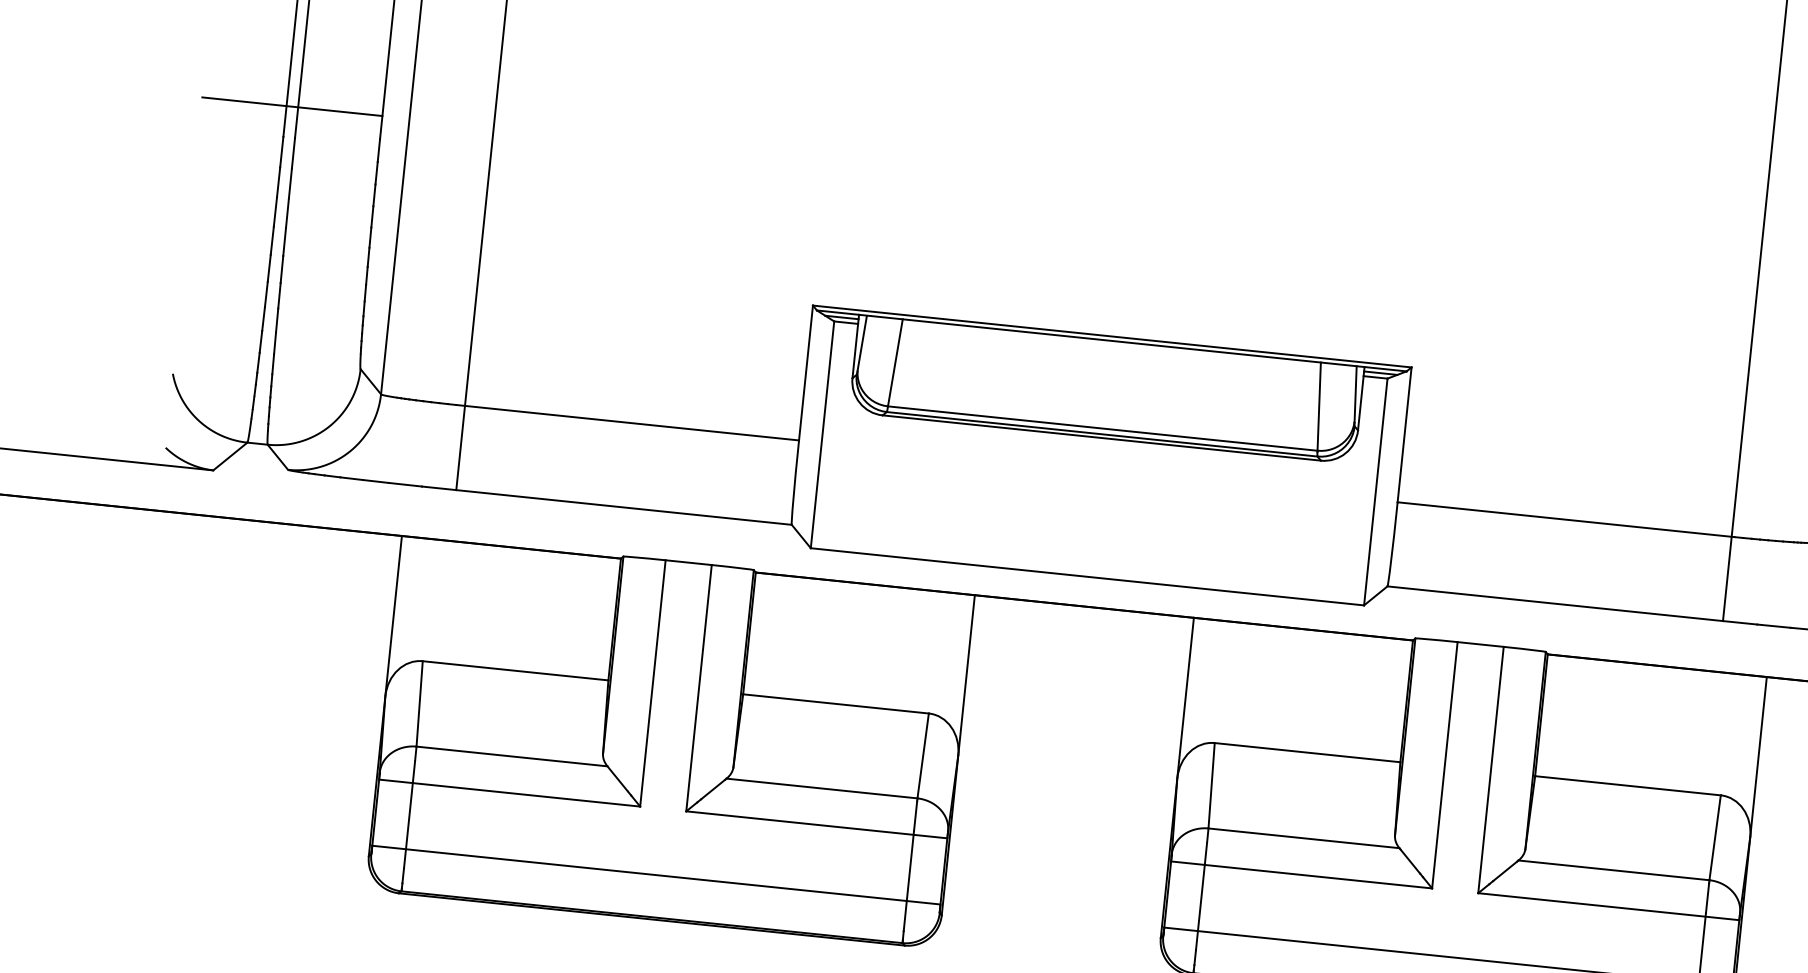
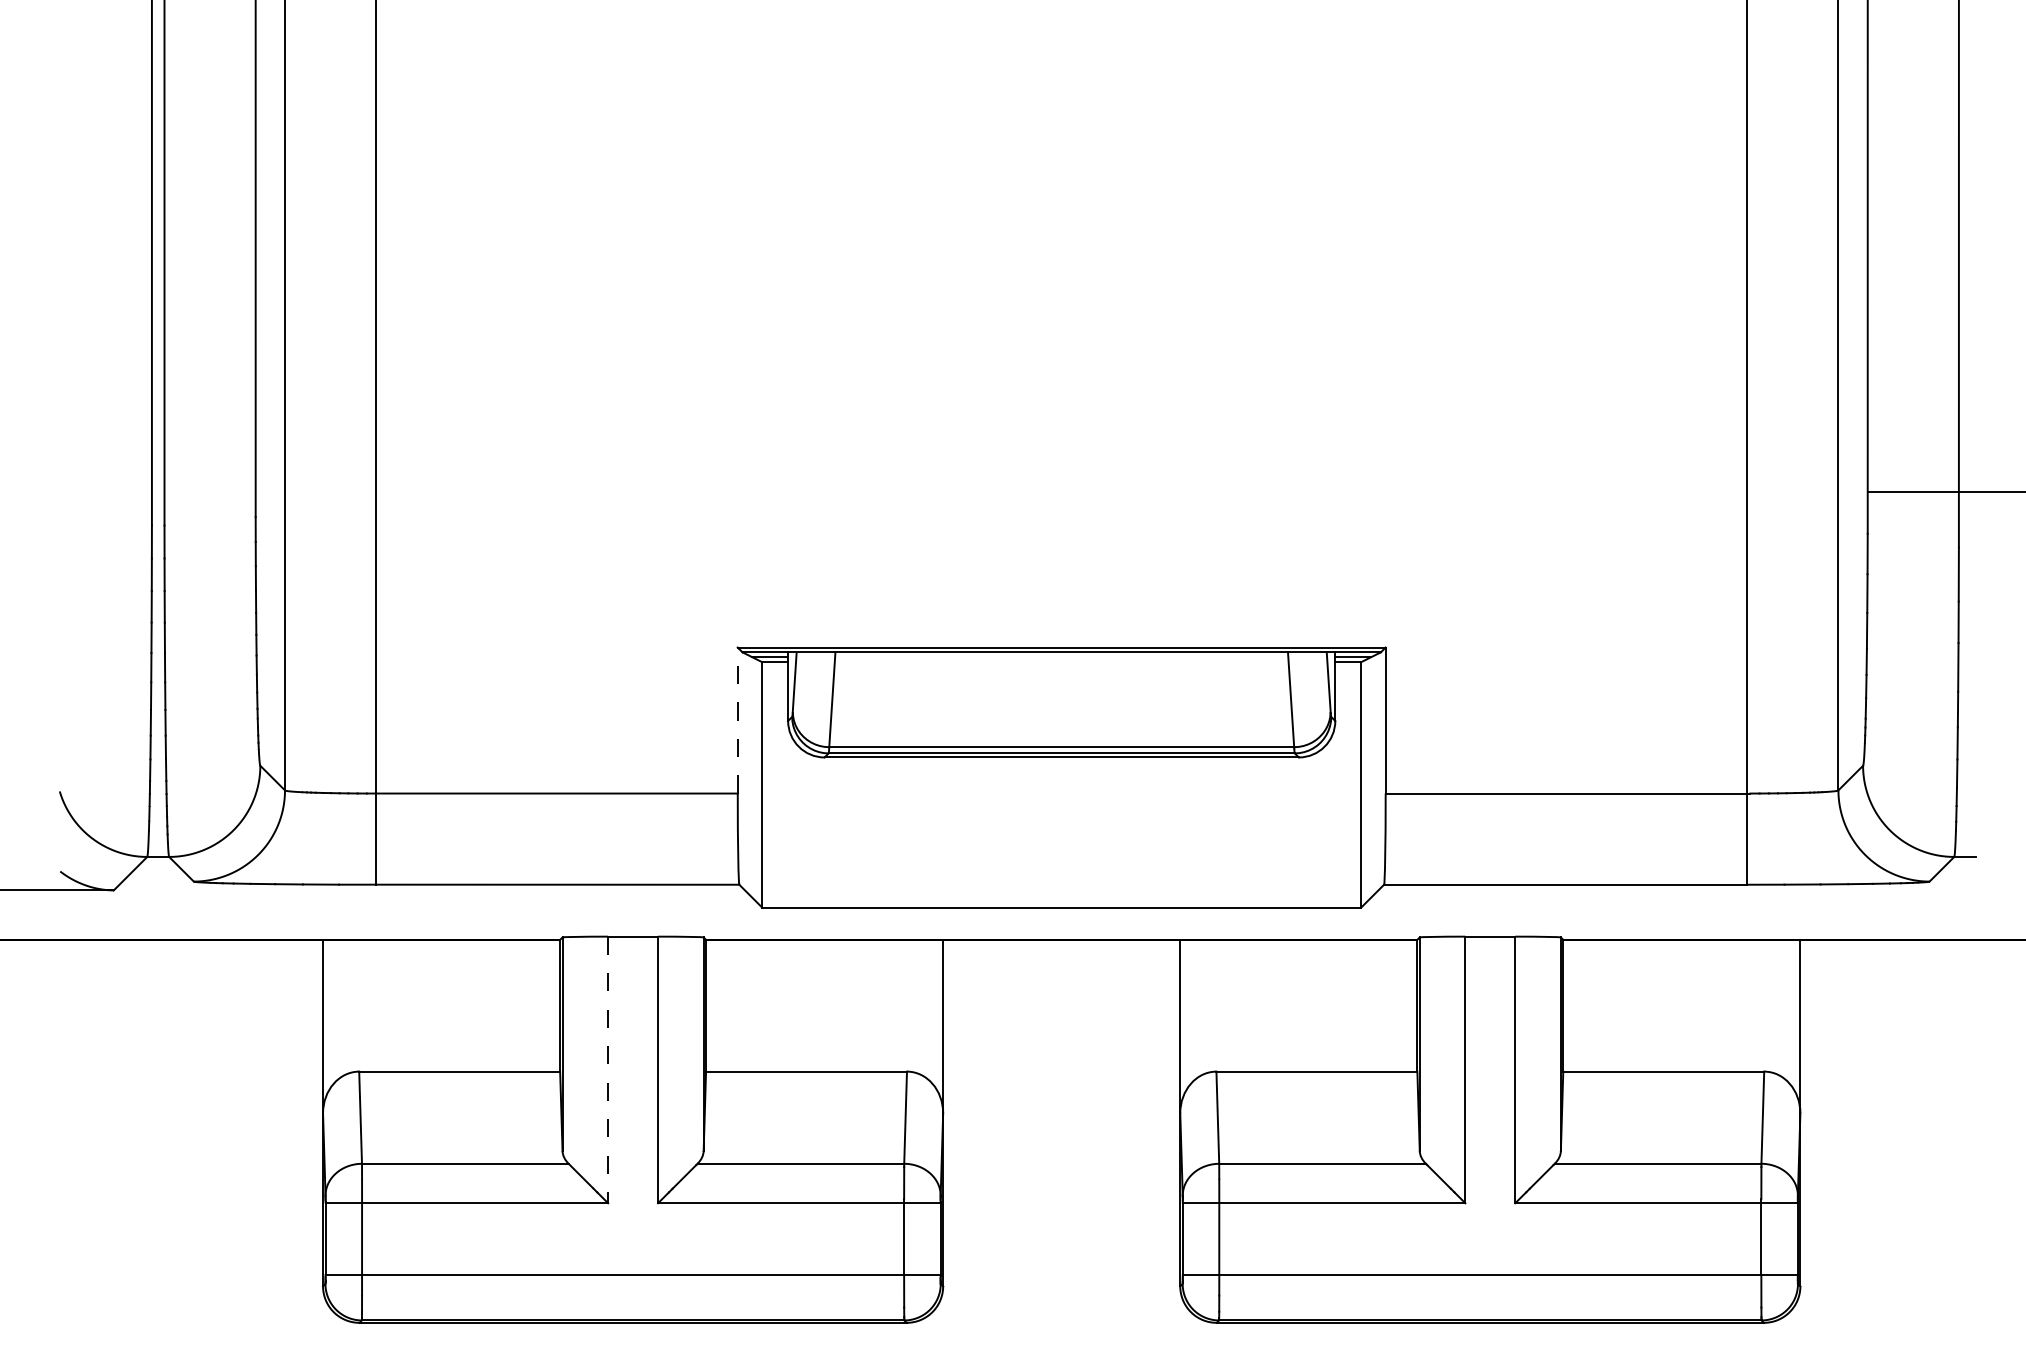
line: (291, 106) -> (157, 492), removed
line: (805, 372) -> (737, 720), solid -> dashed
line: (653, 683) -> (608, 1070), solid -> dashed

